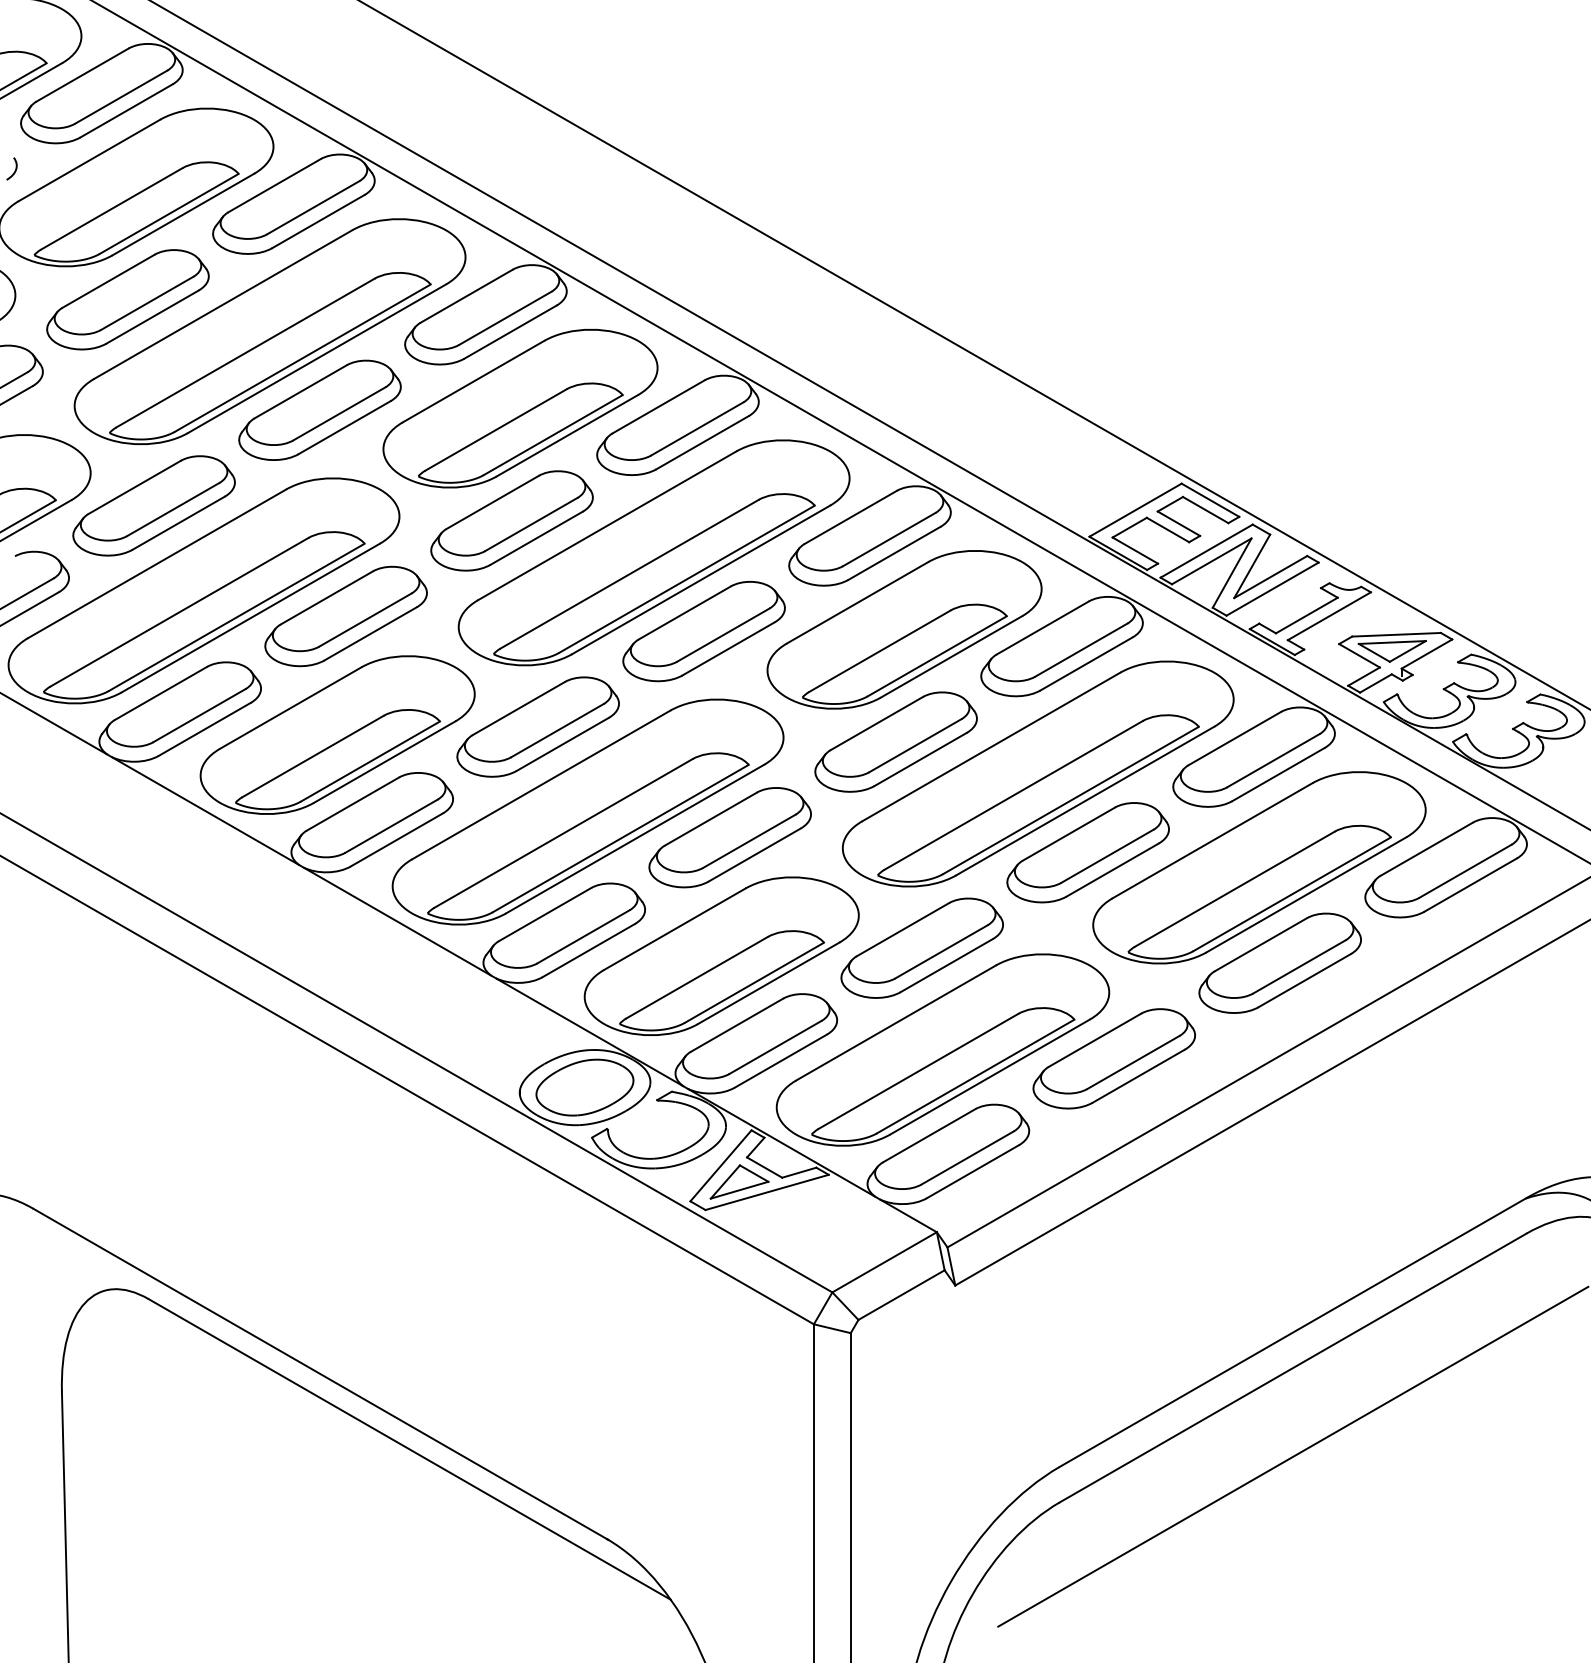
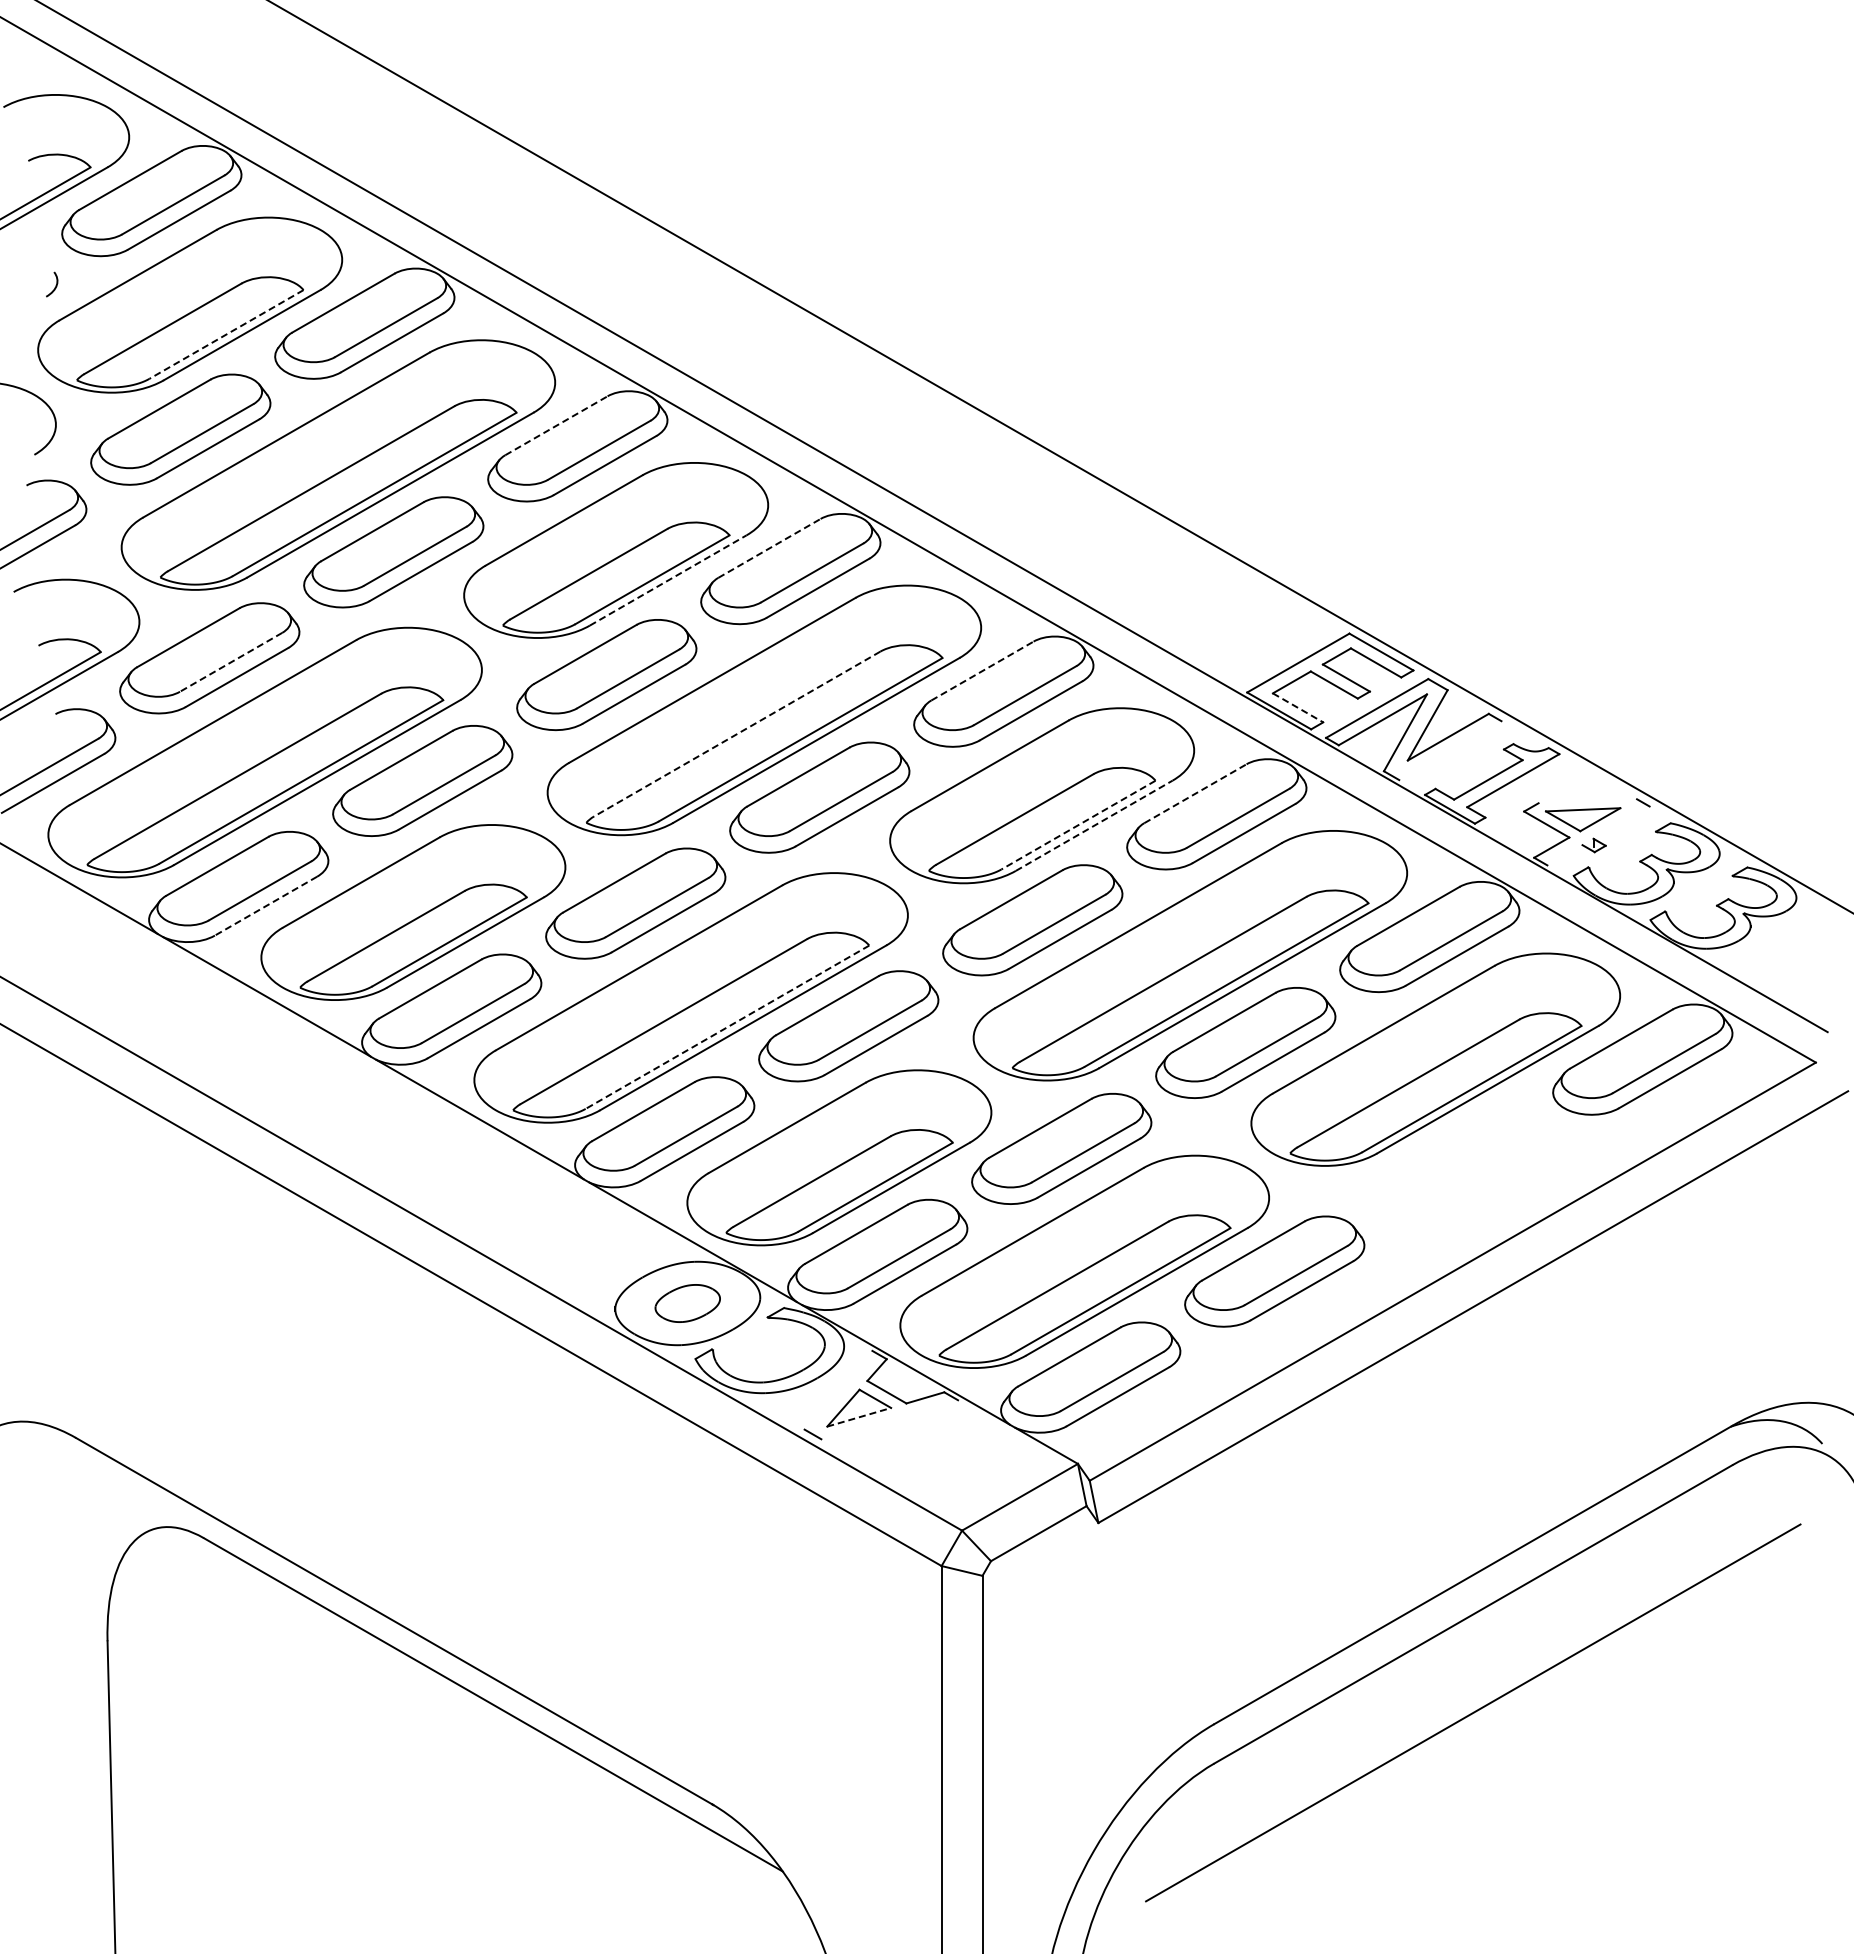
line: (169, 213) -> (226, 334), solid -> dashed
line: (466, 296) -> (556, 425), solid -> dashed
line: (658, 406) -> (769, 548), solid -> dashed
line: (567, 435) -> (668, 580), solid -> dashed
line: (173, 509) -> (231, 662), solid -> dashed
line: (850, 517) -> (982, 671), solid -> dashed
line: (1135, 551) -> (1298, 708), solid -> dashed
line: (629, 574) -> (736, 734), solid -> dashed
line: (1272, 589) -> (1450, 750), removed
line: (1042, 627) -> (1195, 793), solid -> dashed
line: (1396, 635) -> (1587, 801), removed
line: (1426, 653) -> (1621, 822), removed
line: (937, 656) -> (1078, 825), solid -> dashed
line: (951, 656) -> (1094, 825), solid -> dashed
line: (1375, 683) -> (1564, 855), removed
line: (205, 729) -> (266, 906), solid -> dashed
line: (620, 838) -> (727, 1027), solid -> dashed
part: (1279, 963) -> (1458, 1165), removed
part: (584, 1087) -> (687, 1303), size x0.6
line: (720, 1165) -> (838, 1389), removed
line: (739, 1190) -> (859, 1417), solid -> dashed
line: (766, 1192) -> (889, 1419), removed

